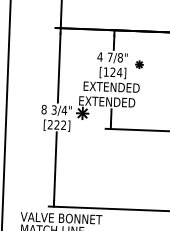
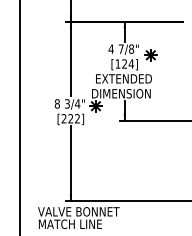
part: (139, 64) -> (150, 55), size x1.67
text: (108, 101) -> (121, 93), EXTENDED -> DIMENSION

